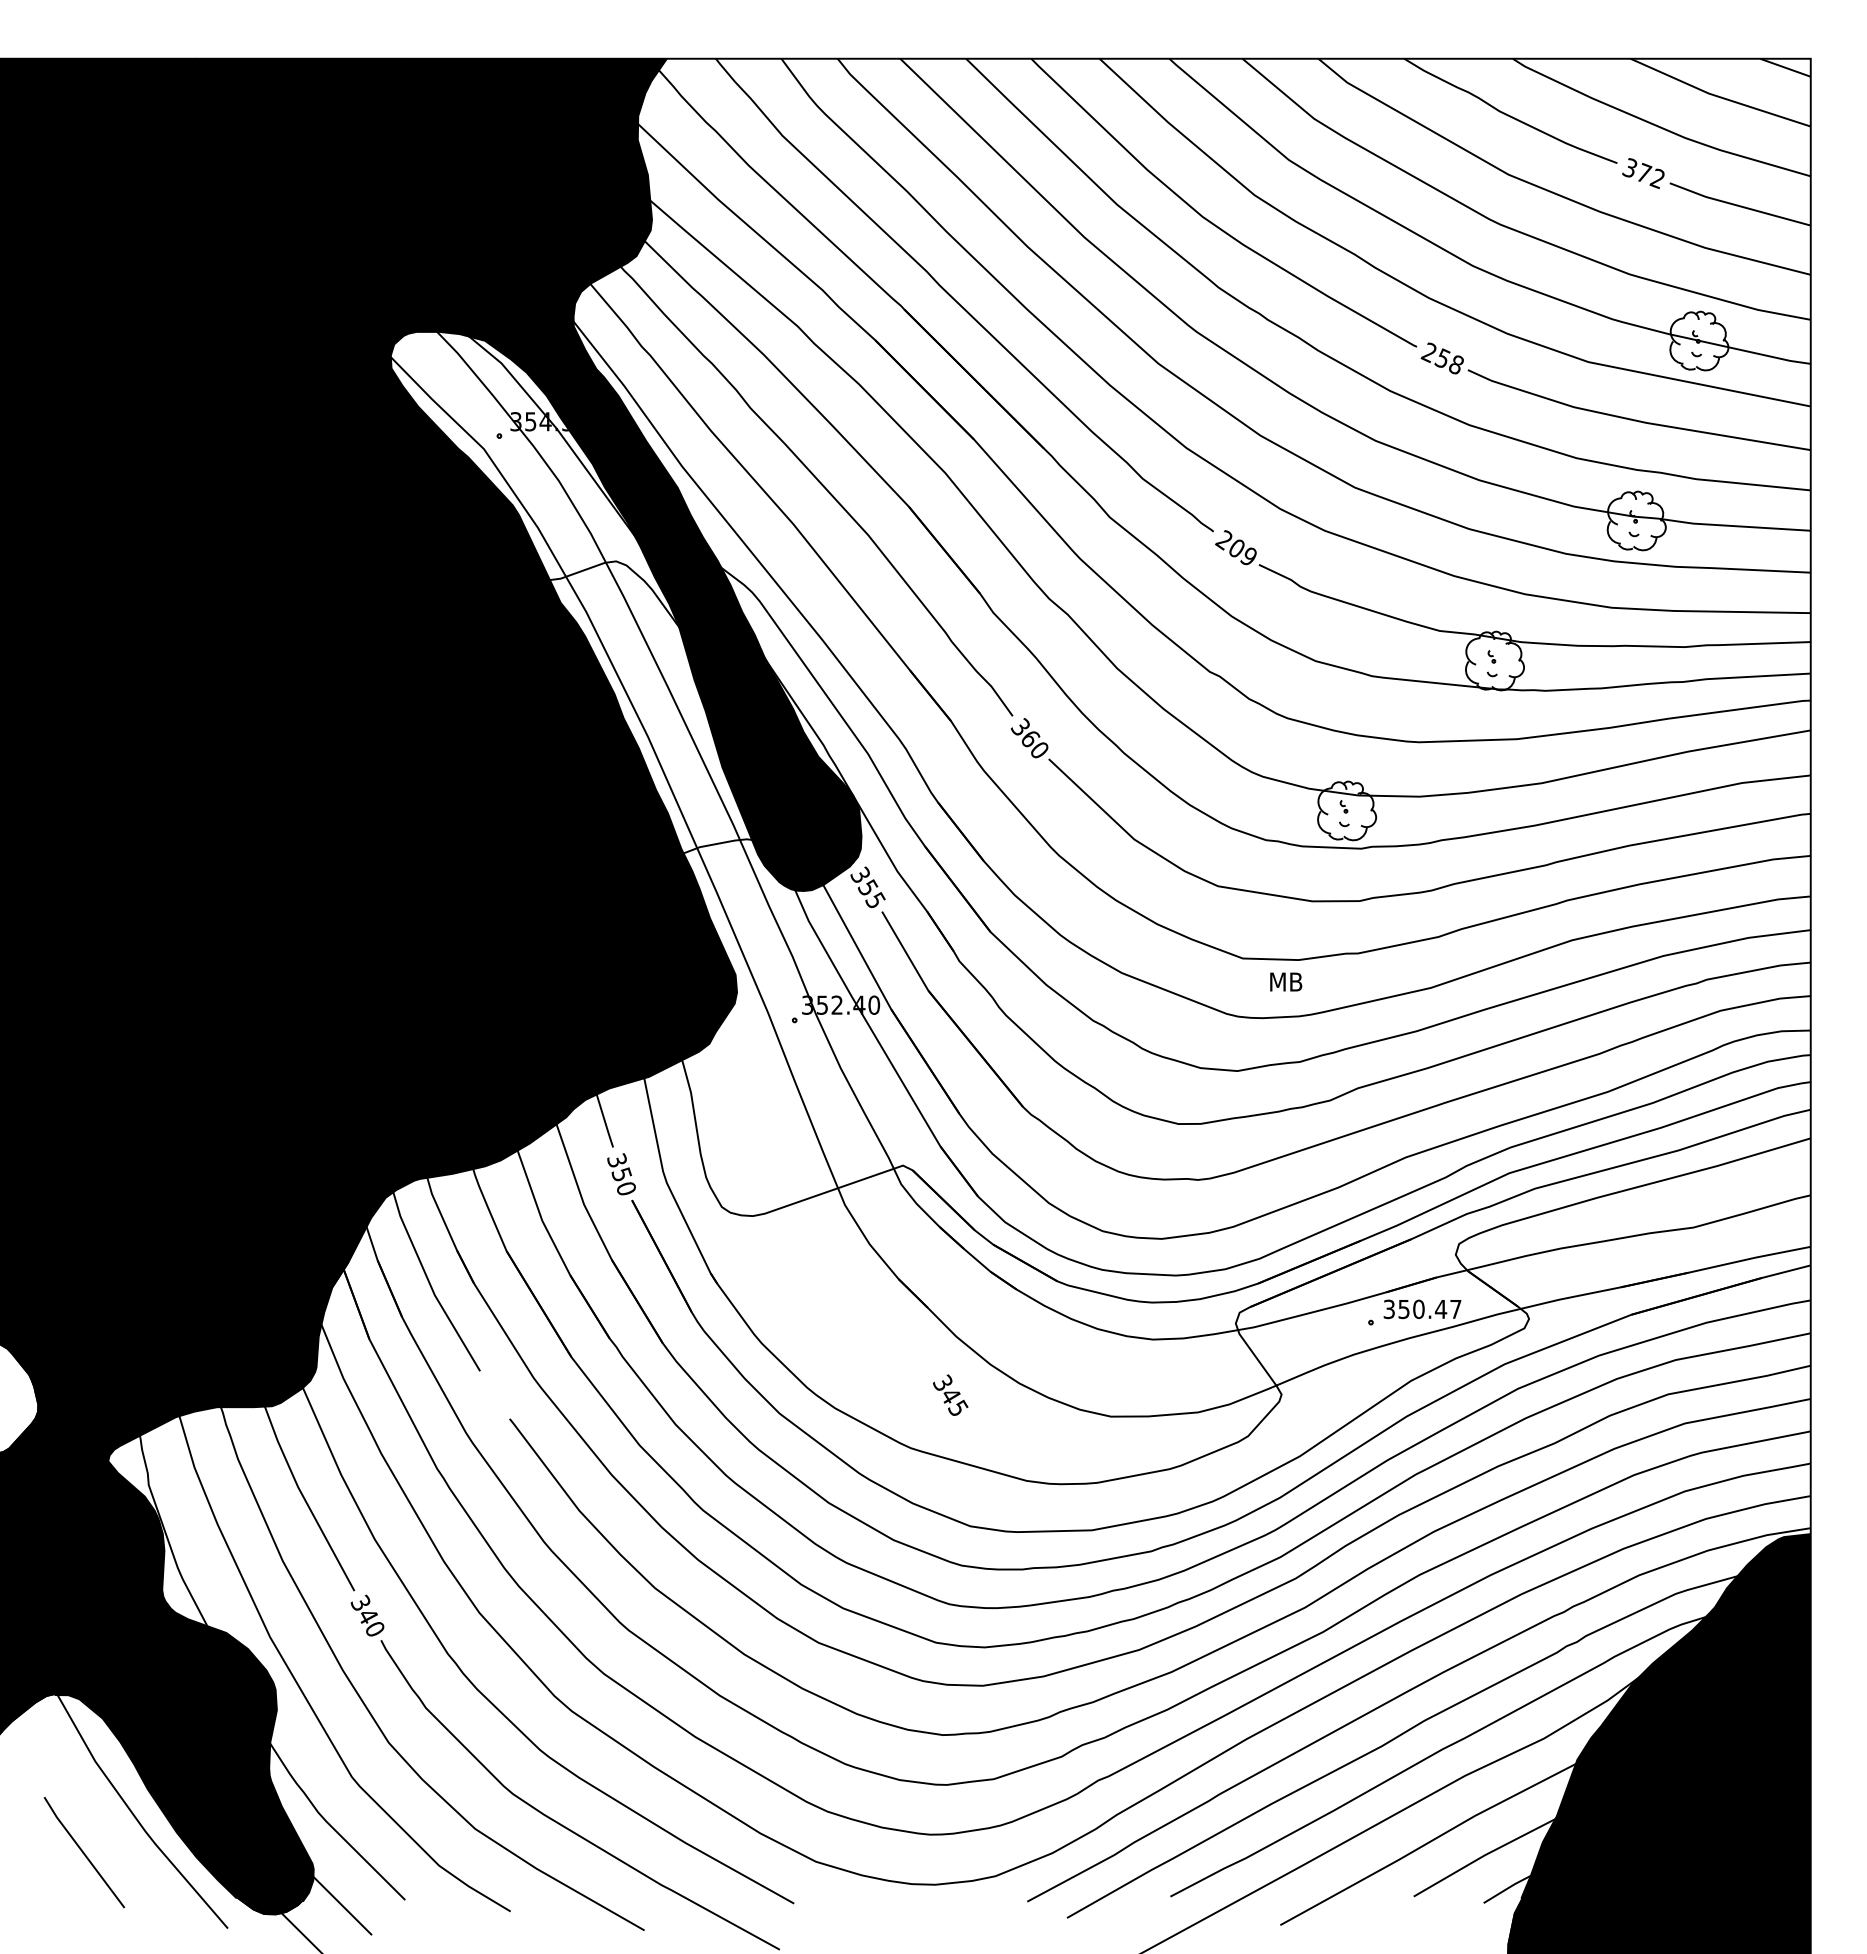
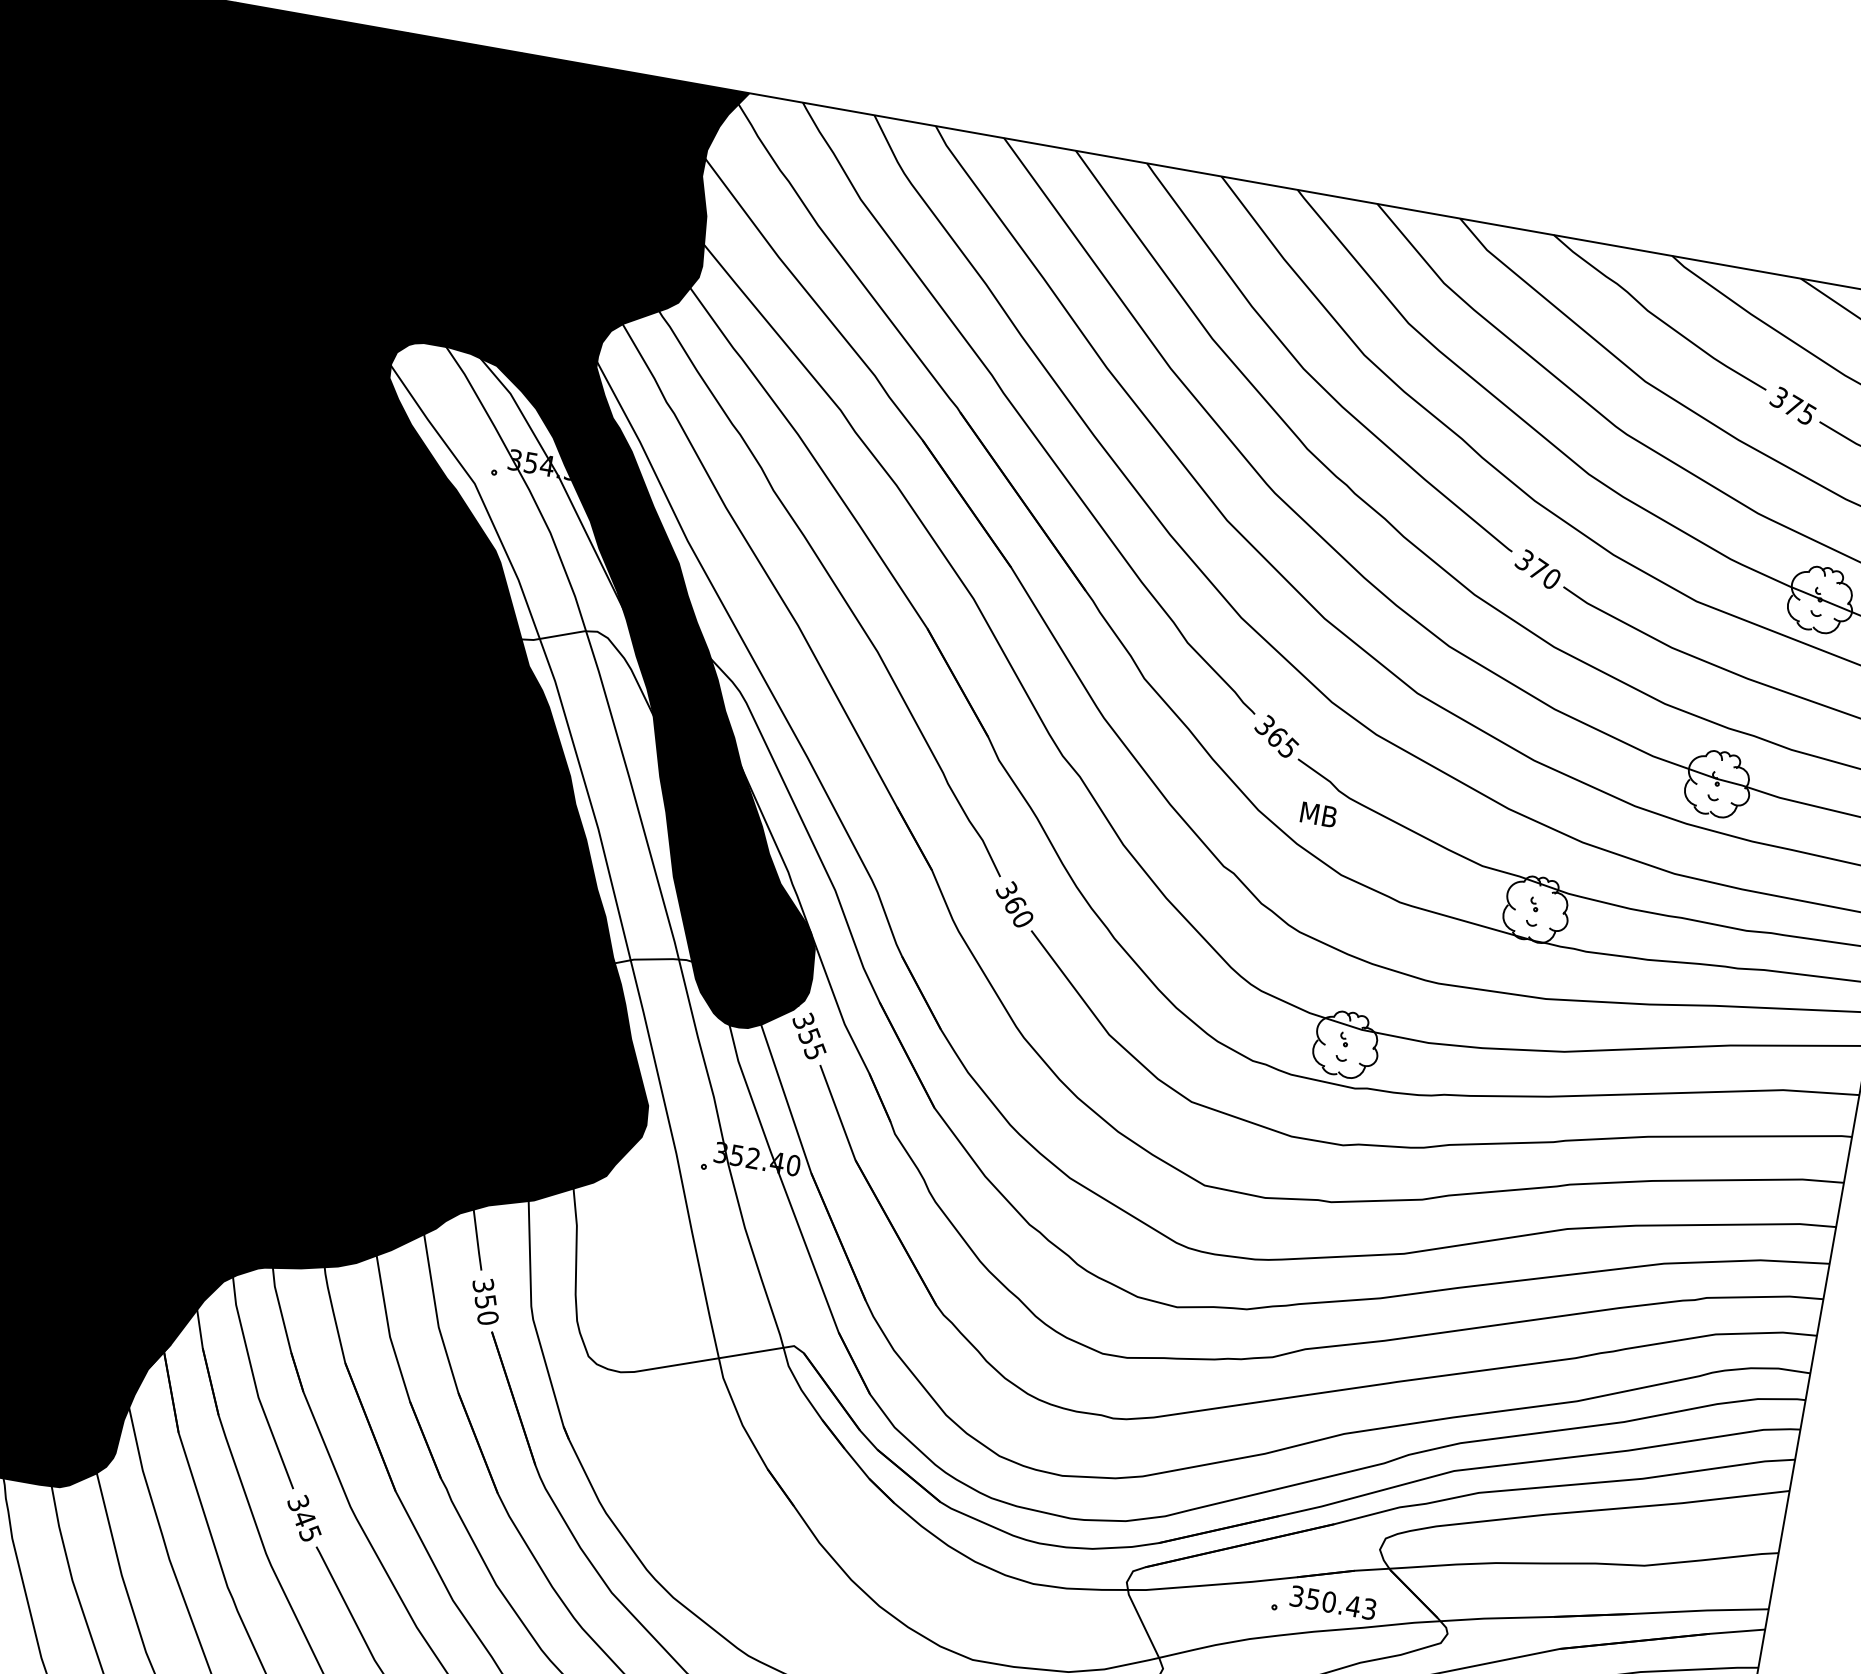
text: (1657, 178) -> (1807, 414), 372 -> 375
text: (1441, 358) -> (1536, 569), 258 -> 370
text: (1236, 547) -> (1276, 735), 209 -> 365
text: (1286, 981) -> (1319, 814), moved
text: (1455, 1309) -> (1369, 1609), 350.47 -> 350.43
text: (950, 1394) -> (304, 1517), moved

